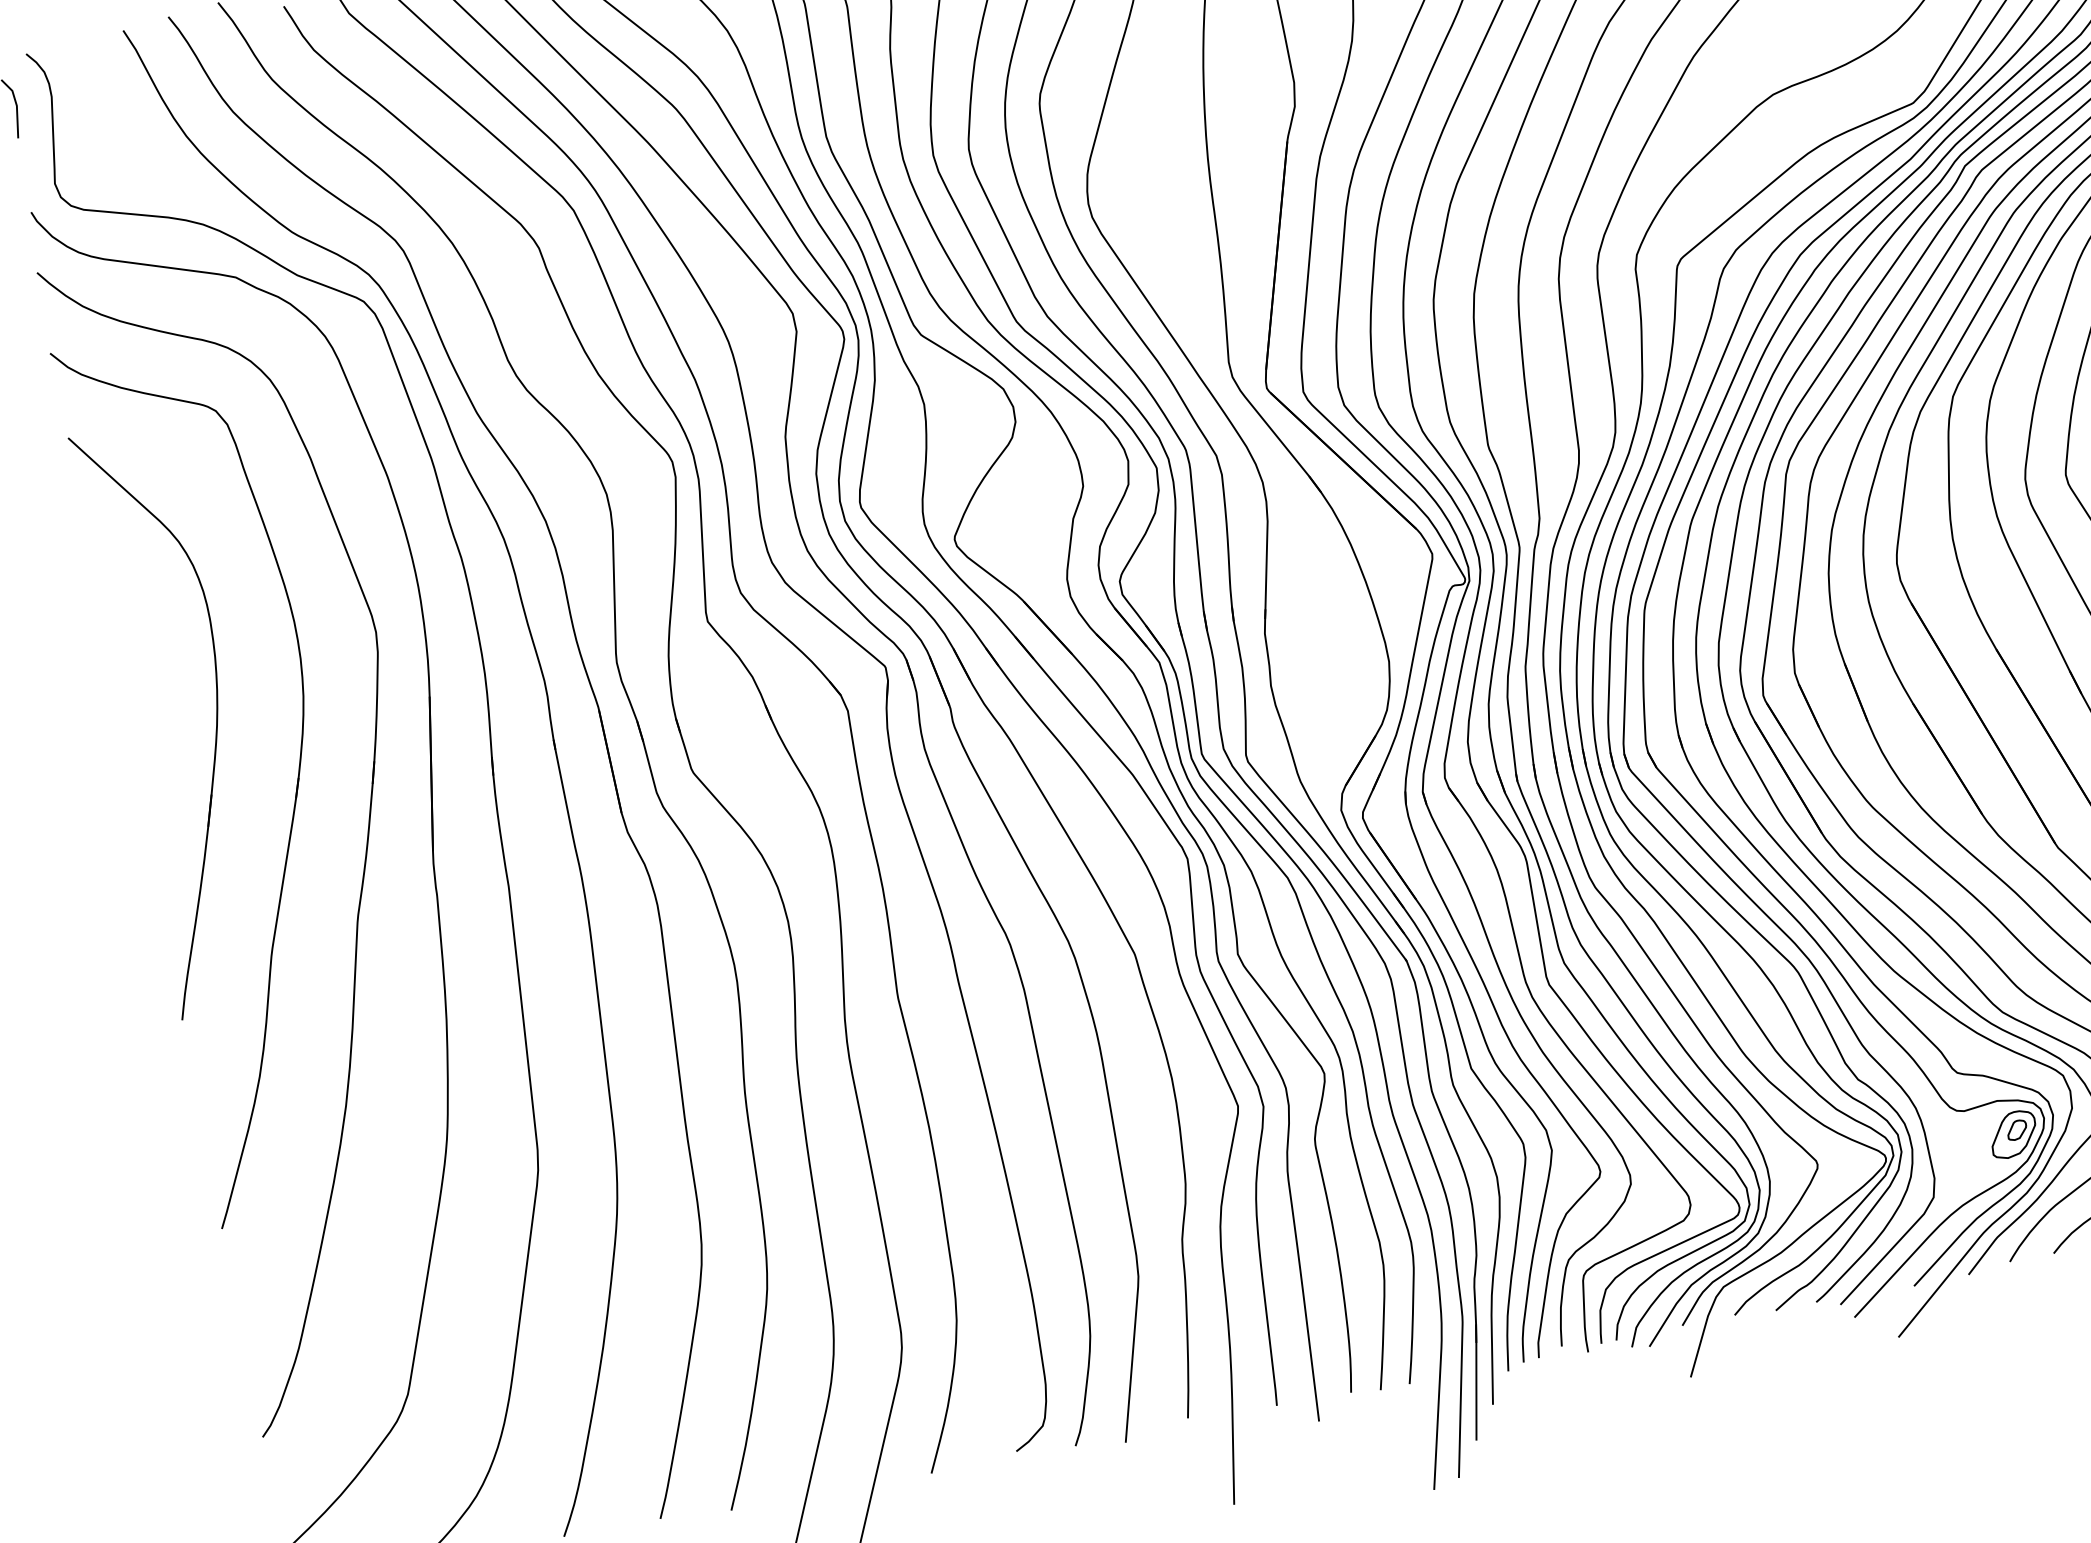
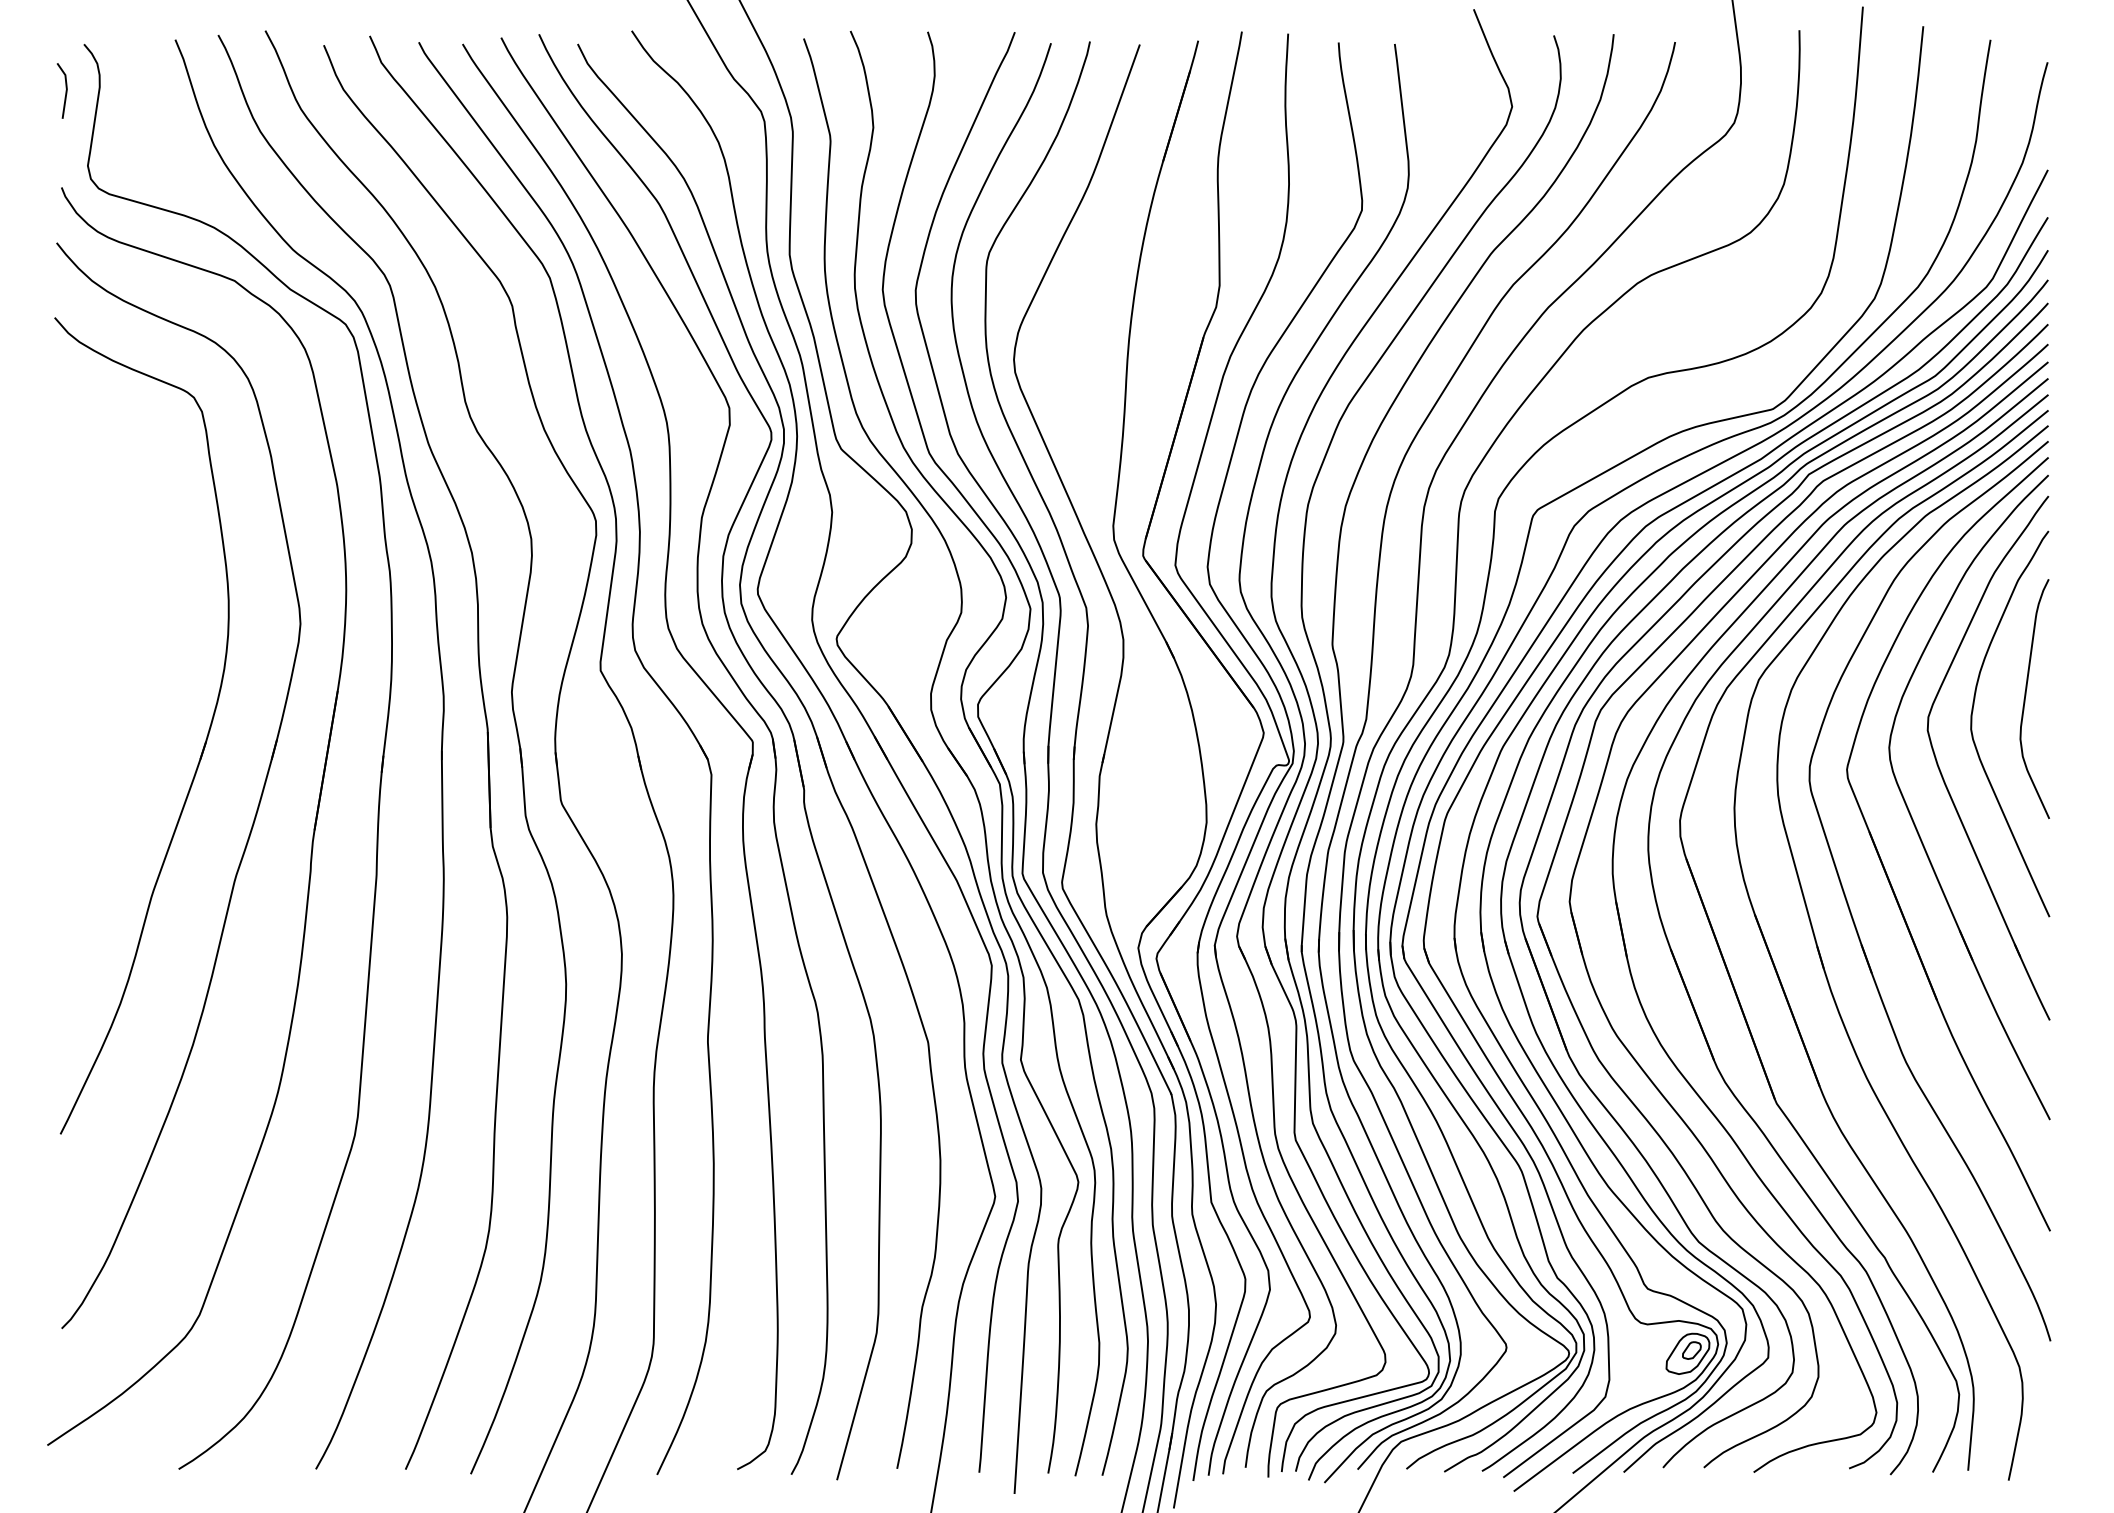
part: (215, 719) -> (141, 675), removed

